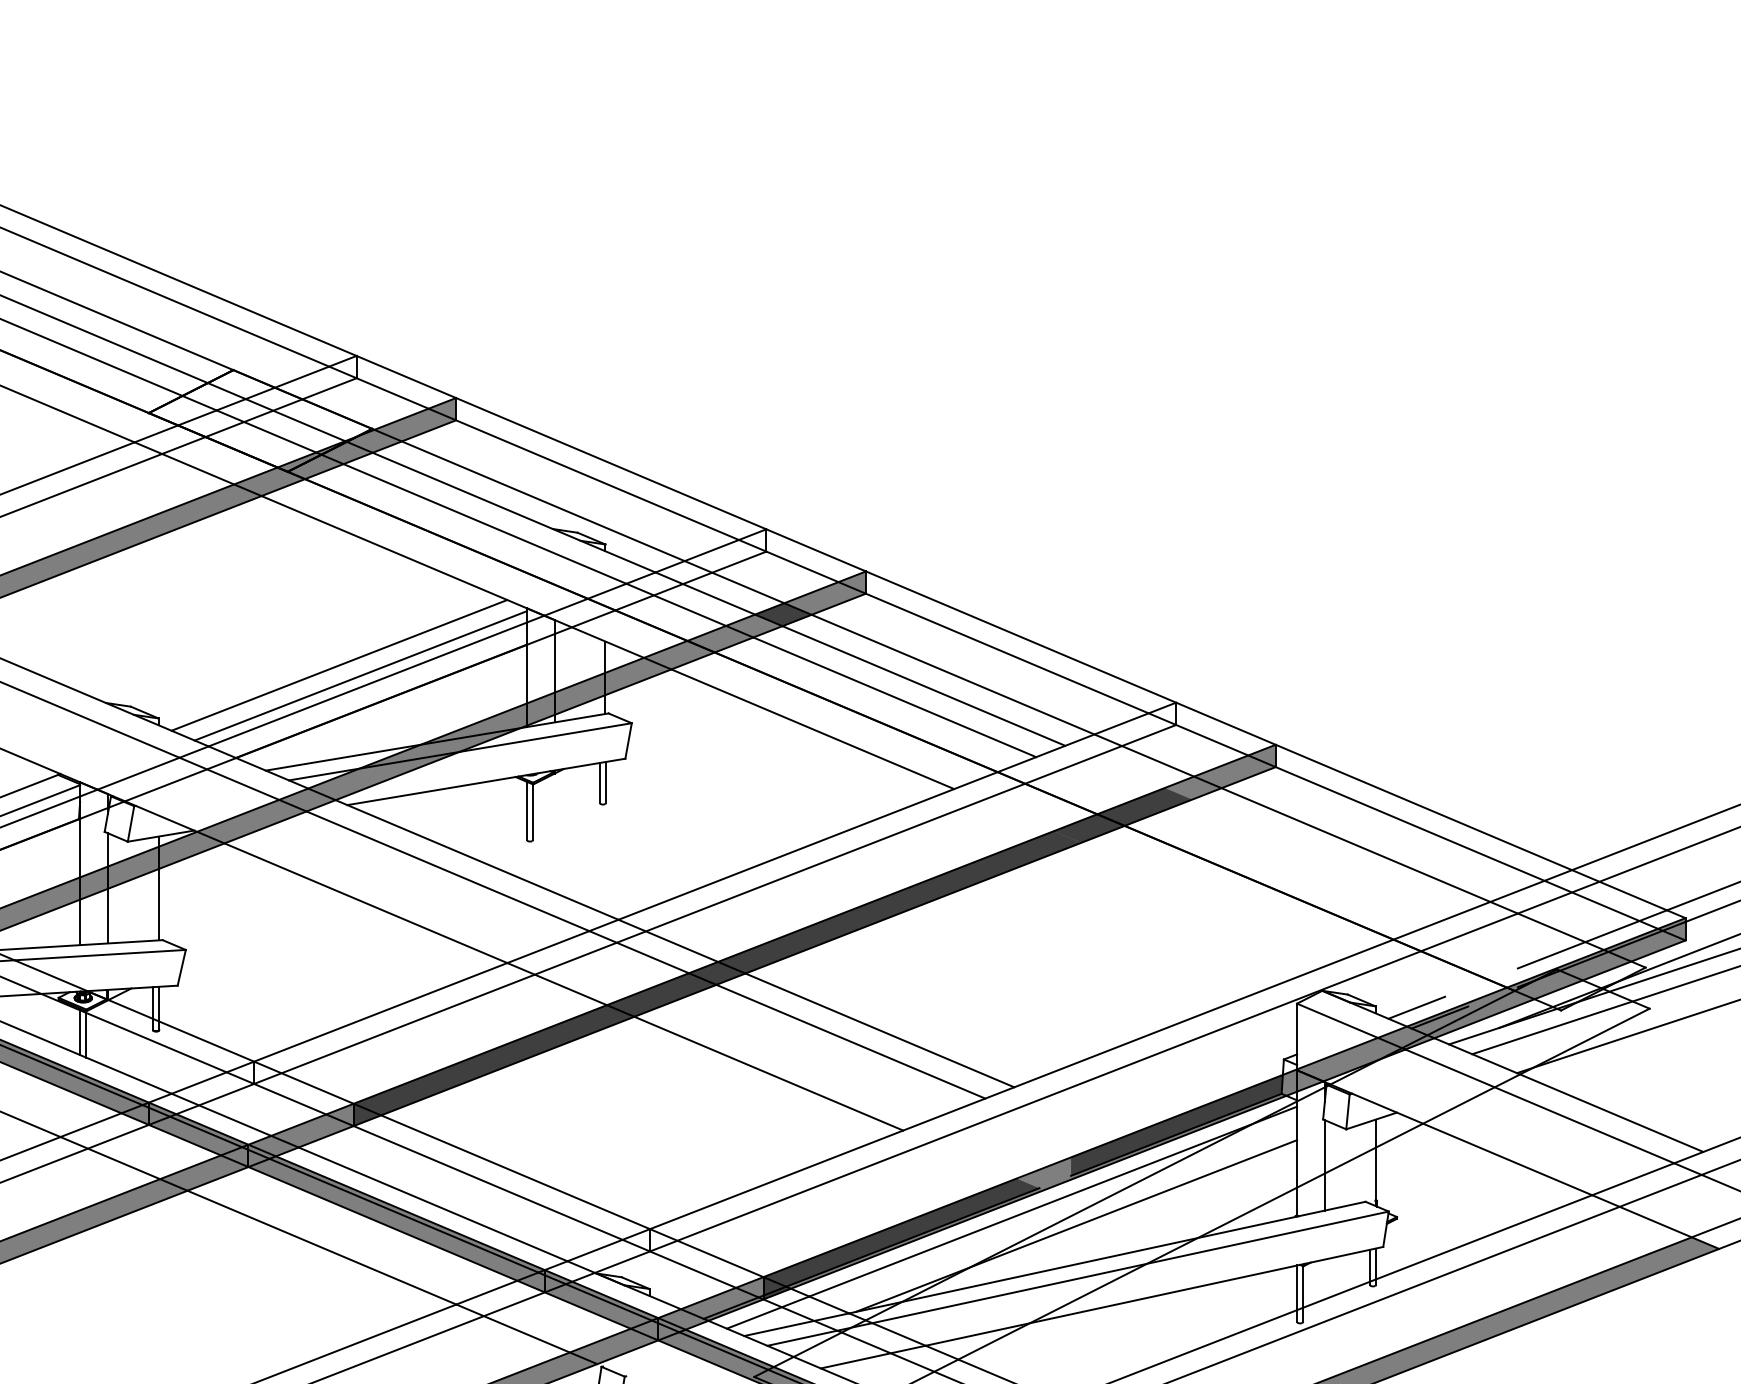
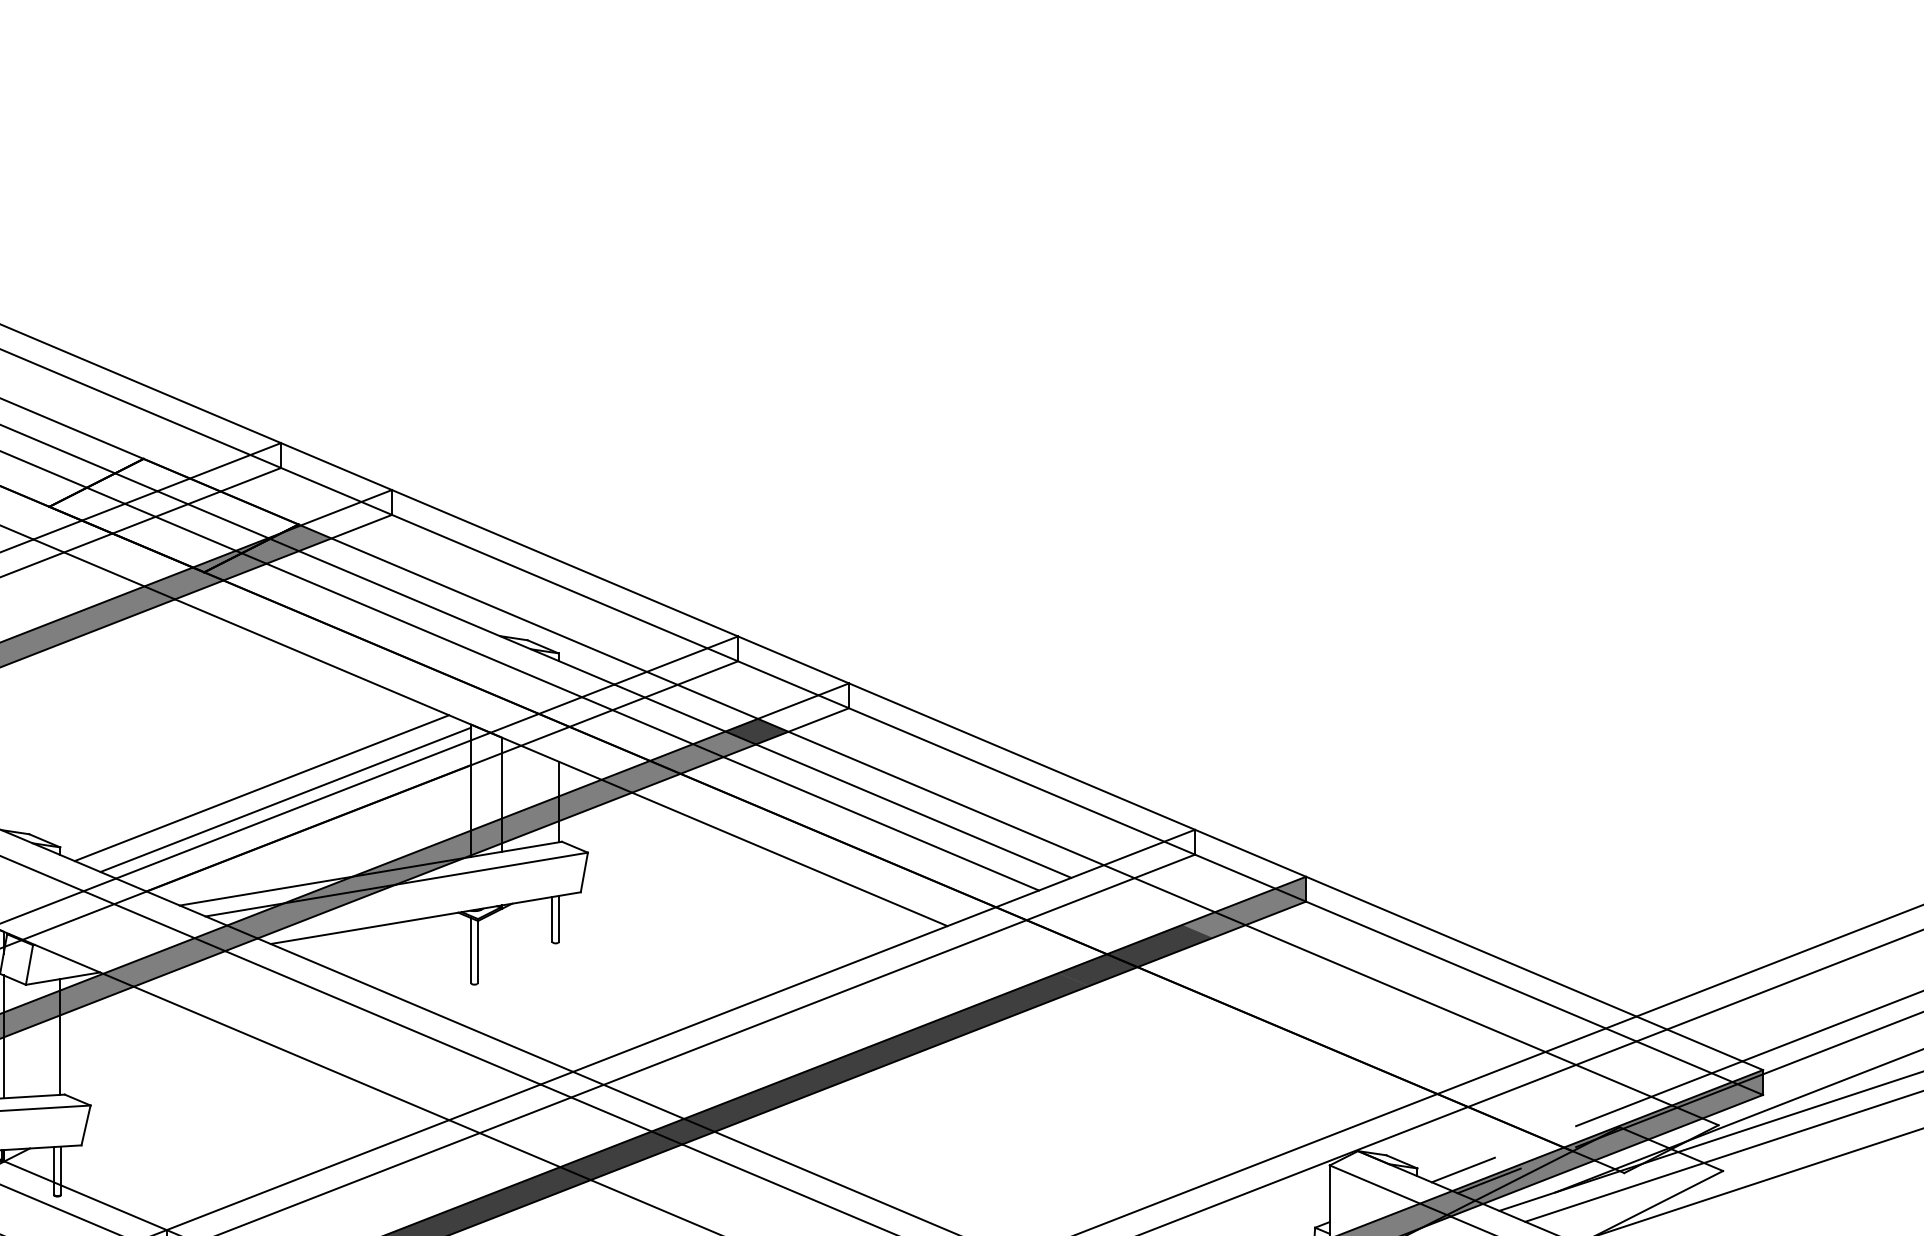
fill: (415, 419) -> (346, 513), removed
fill: (824, 592) -> (802, 706), removed

